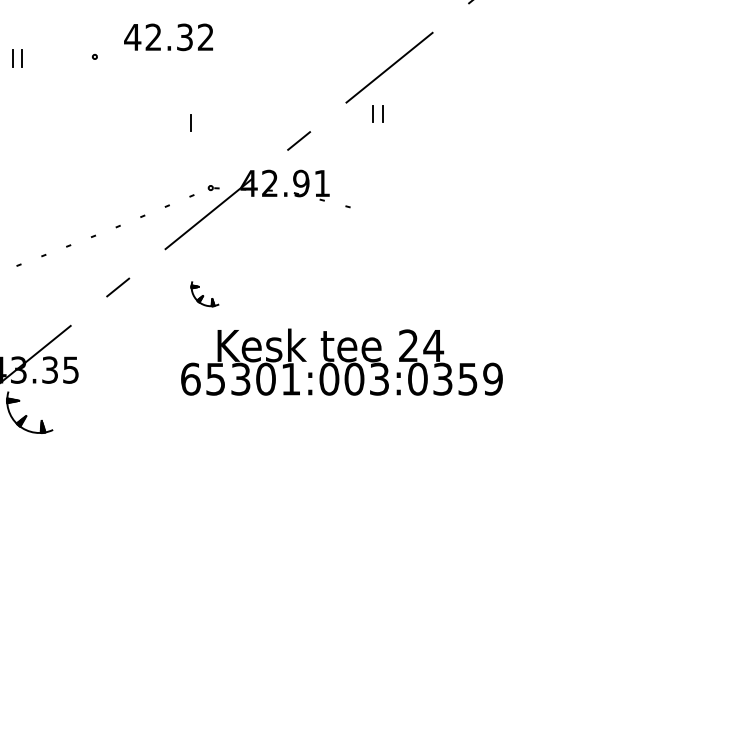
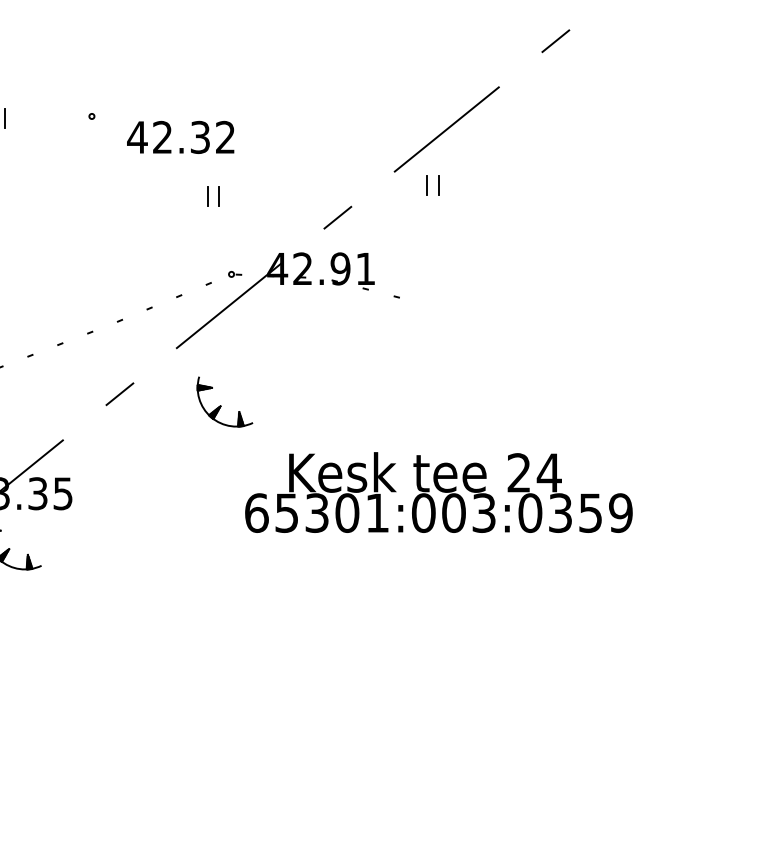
text: (168, 37) -> (180, 137), moved
line: (200, 122) -> (219, 195), added
part: (204, 293) -> (223, 401), size x1.67
text: (341, 361) -> (438, 491), moved

